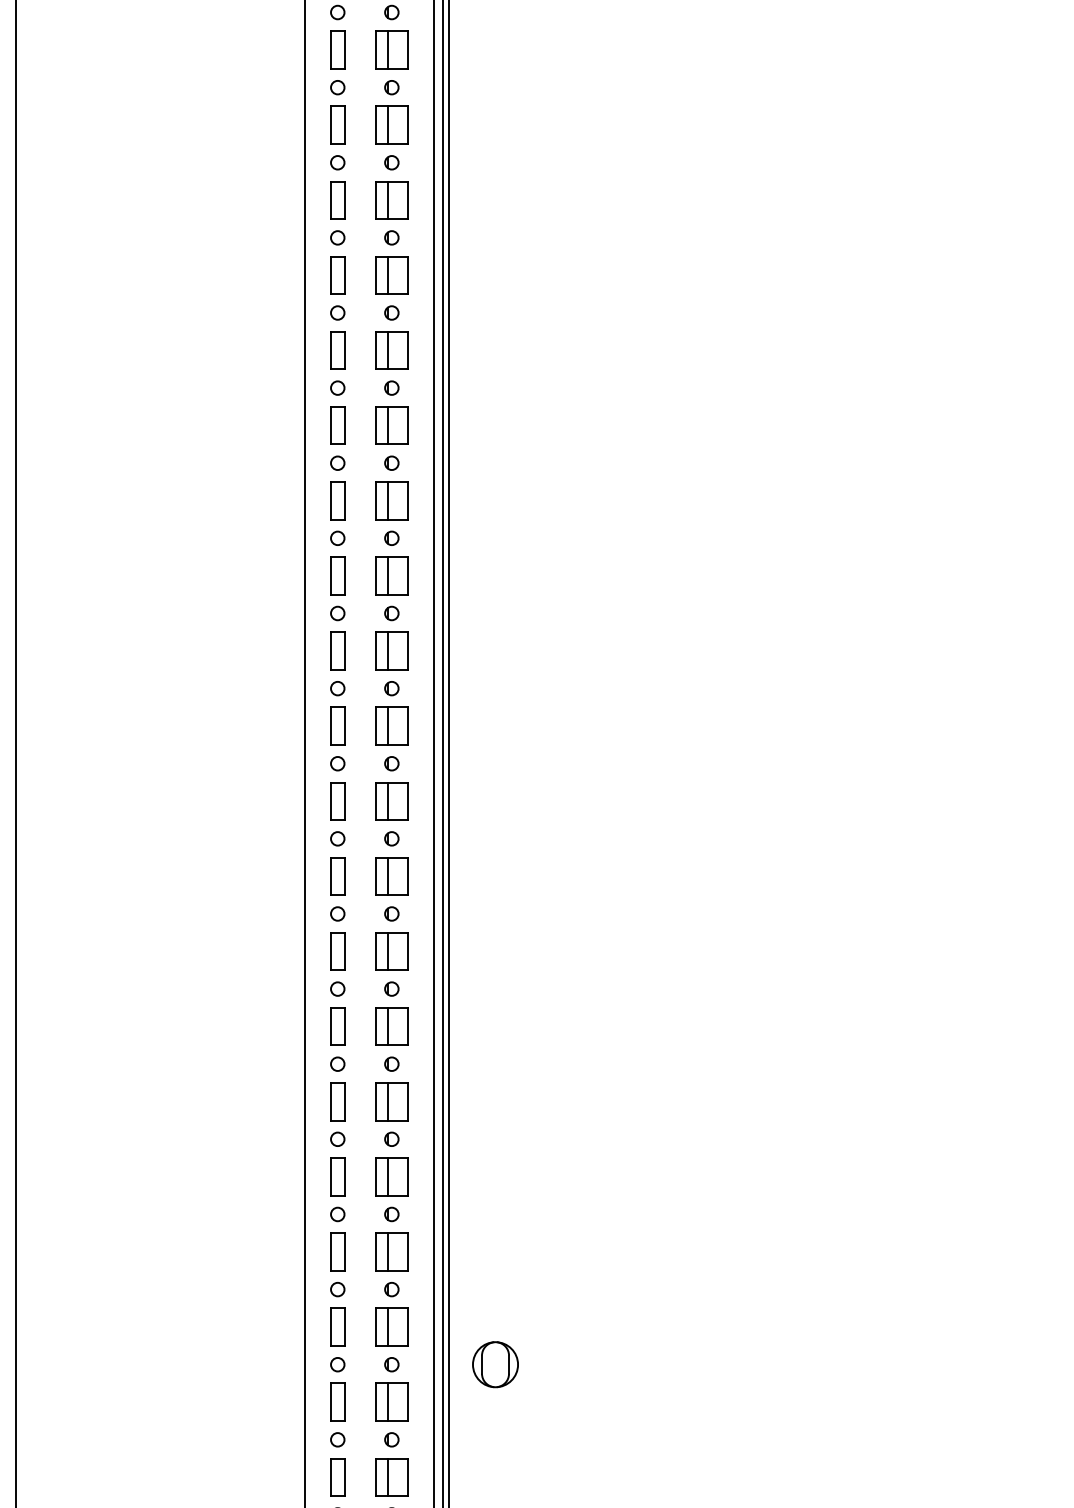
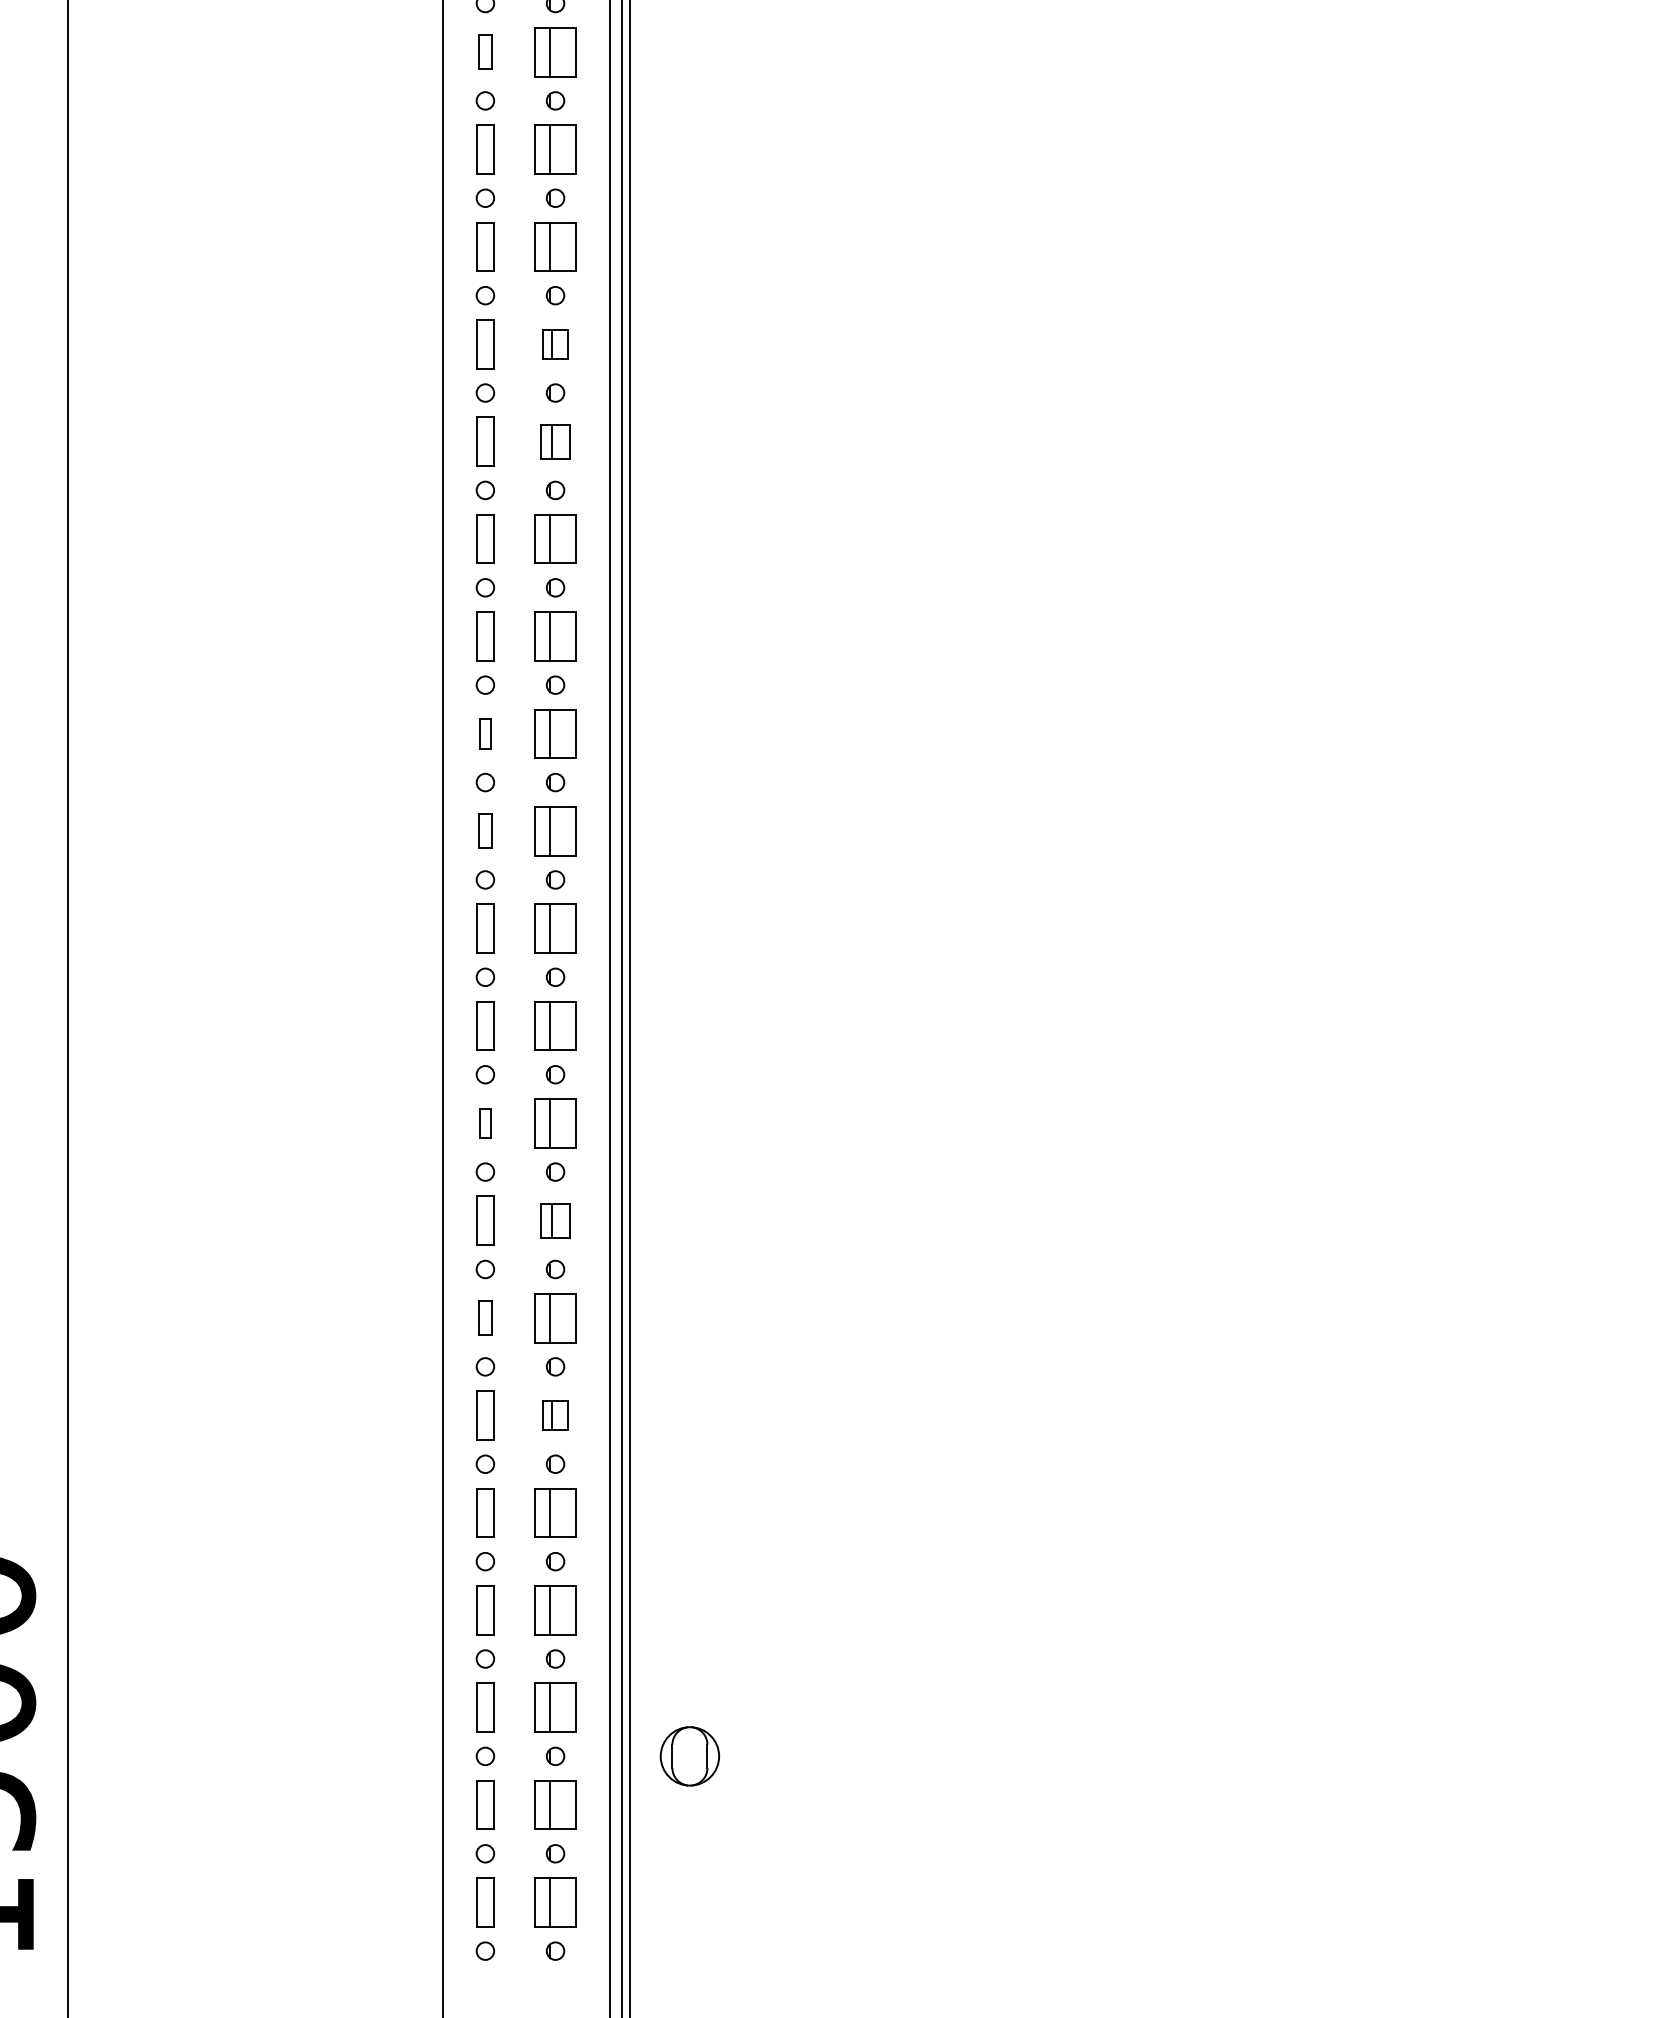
part: (337, 50) -> (485, 52), size x0.7
part: (391, 275) -> (555, 344), size x0.6
part: (391, 350) -> (555, 441), size x0.7
part: (337, 575) -> (485, 733), size x0.6
part: (337, 651) -> (485, 831), size x0.7
part: (337, 876) -> (485, 1123), size x0.6
part: (391, 951) -> (555, 1220), size x0.7
part: (337, 1026) -> (485, 1318), size x0.7
part: (391, 1101) -> (555, 1415), size x0.6

